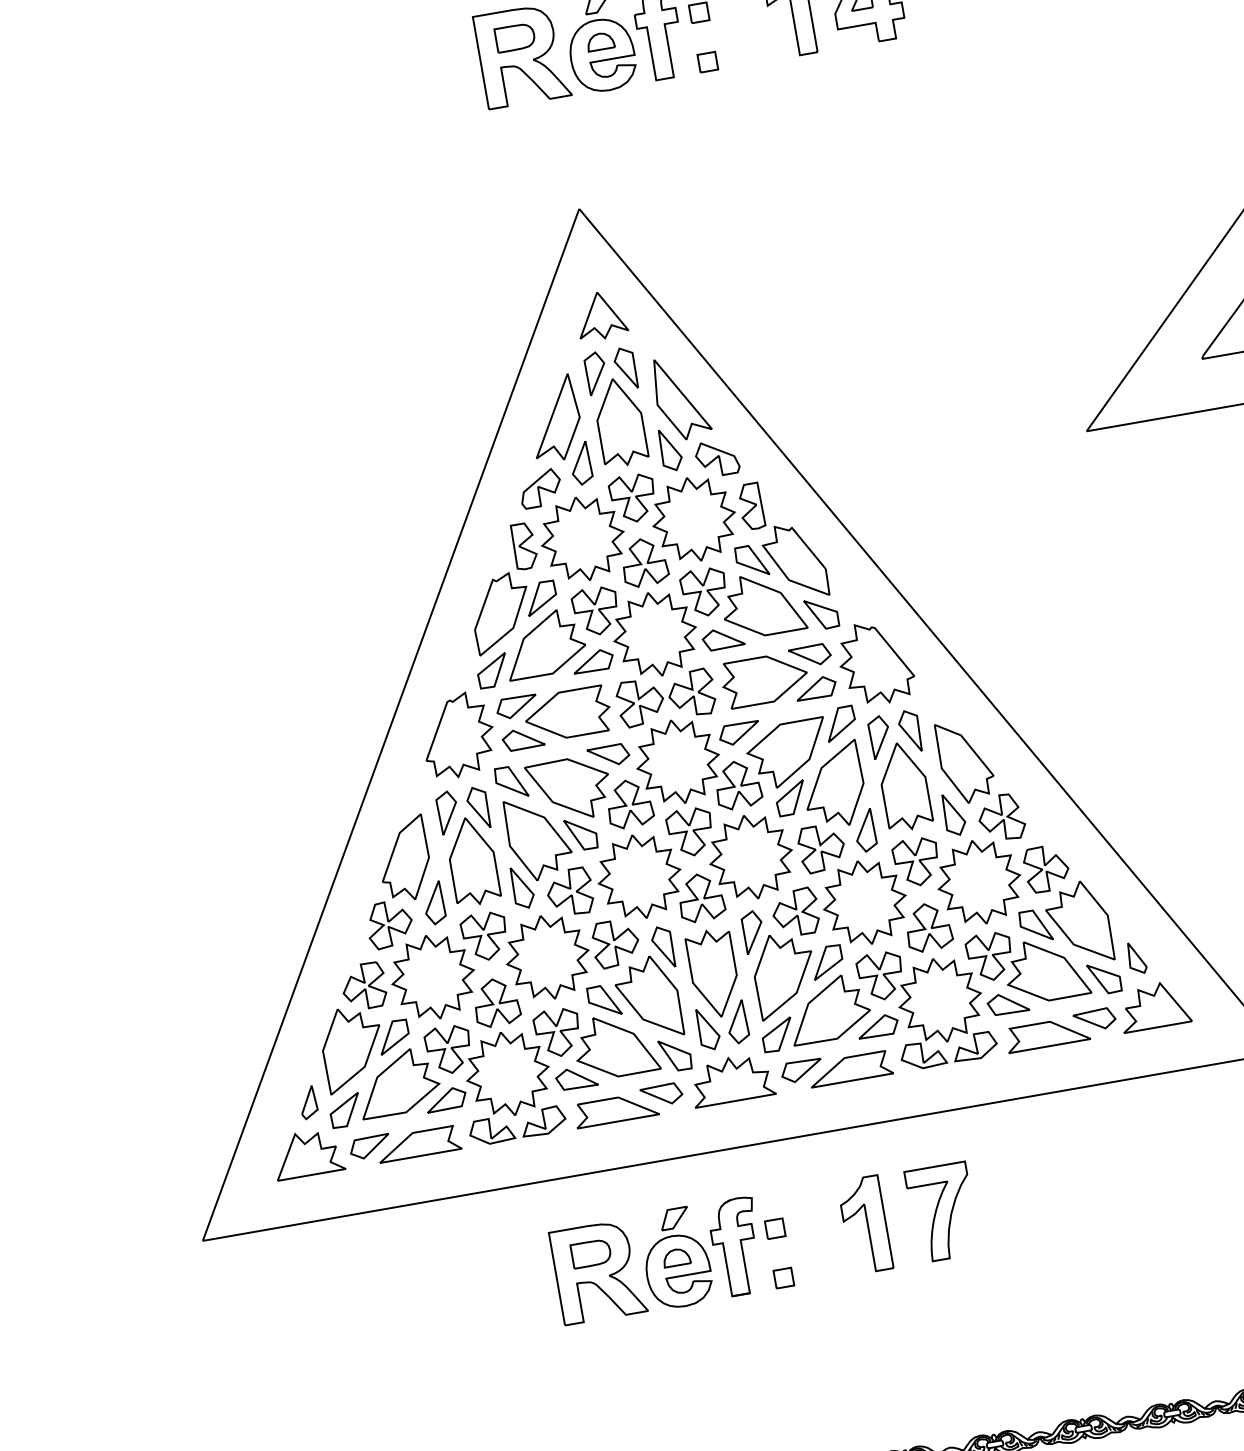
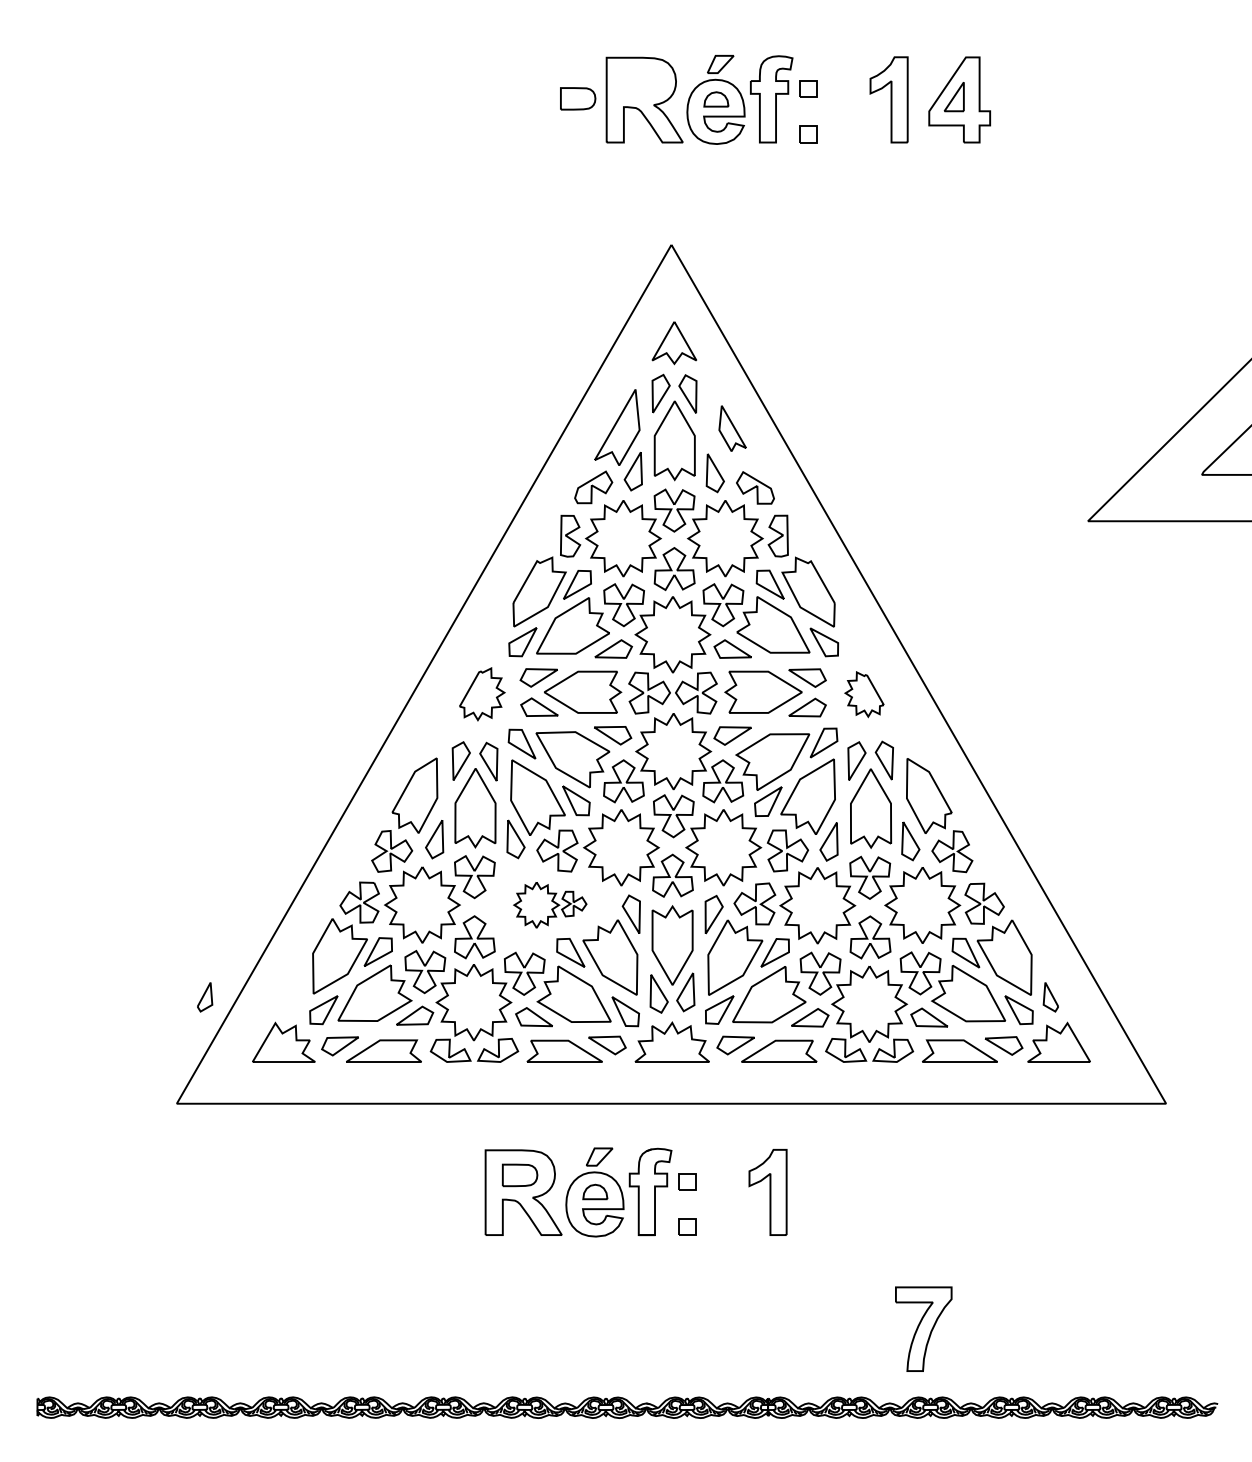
part: (515, 37) -> (578, 98), moved
part: (680, 397) -> (732, 428), size x0.6
part: (875, 663) -> (864, 694), size x0.6
part: (458, 735) -> (482, 694), size x0.7
part: (572, 952) -> (550, 904), size x0.6
part: (308, 1102) -> (205, 997), moved
part: (942, 1211) -> (923, 1328), moved

